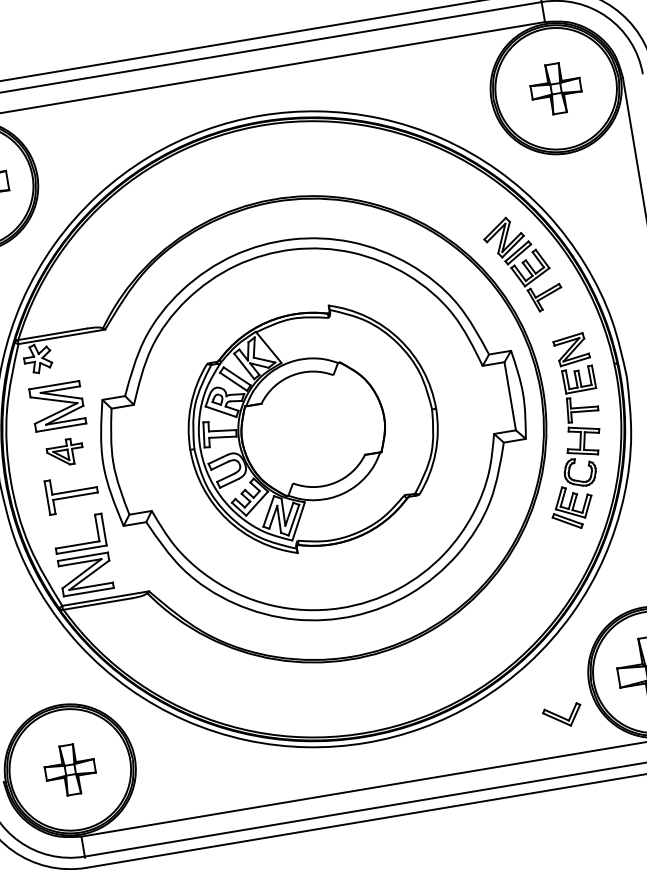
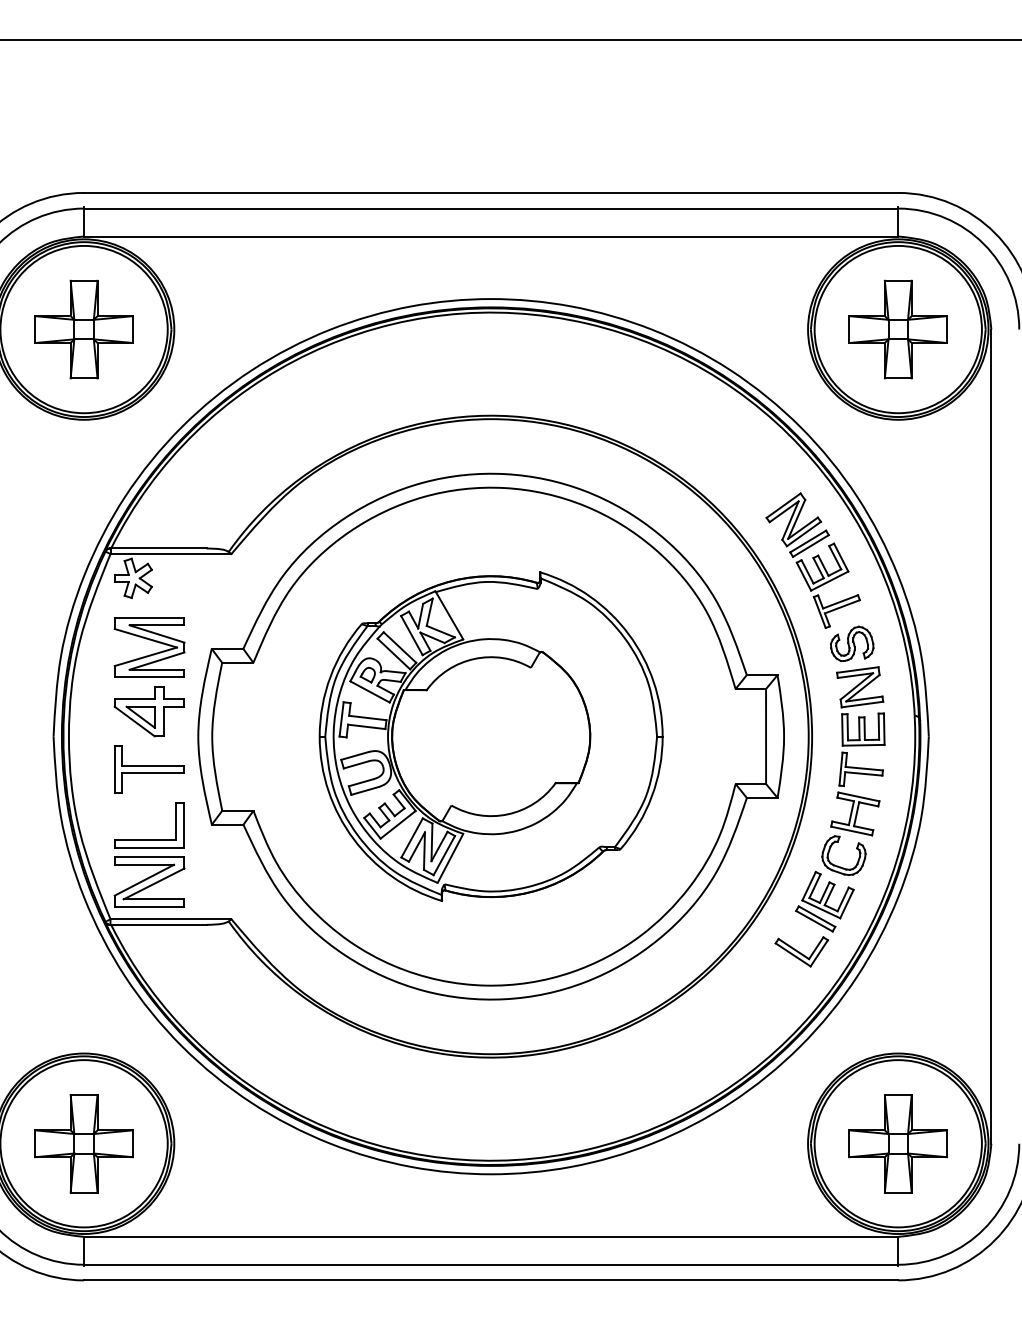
part: (555, 88) -> (897, 329), size x1.43
part: (561, 319) -> (852, 643), added
part: (64, 452) -> (148, 711), size x1.43
part: (562, 716) -> (801, 951), moved
part: (69, 769) -> (83, 1143), size x1.43

